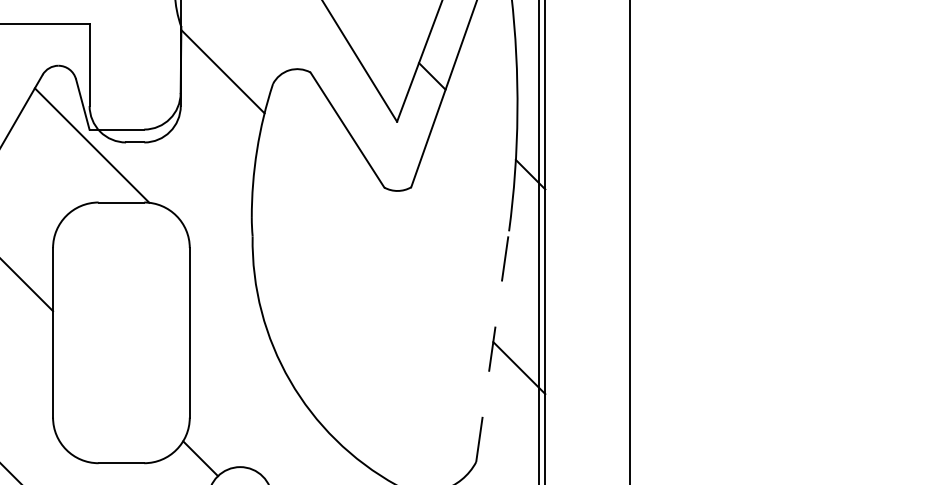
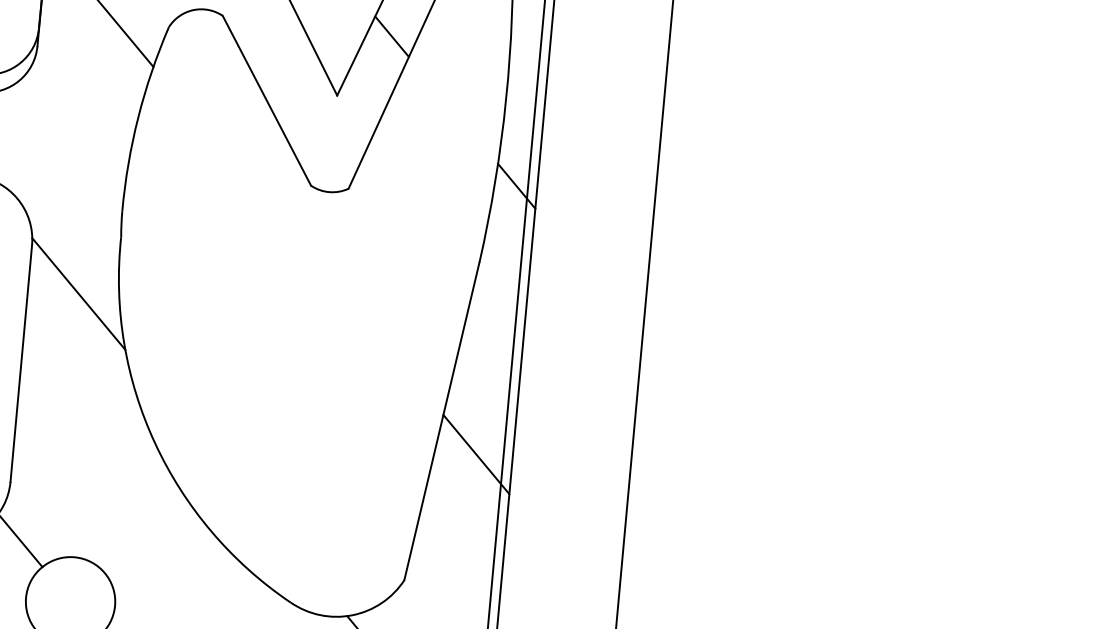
line: (225, 279) -> (77, 293), added
line: (492, 346) -> (441, 421), dashed -> solid

